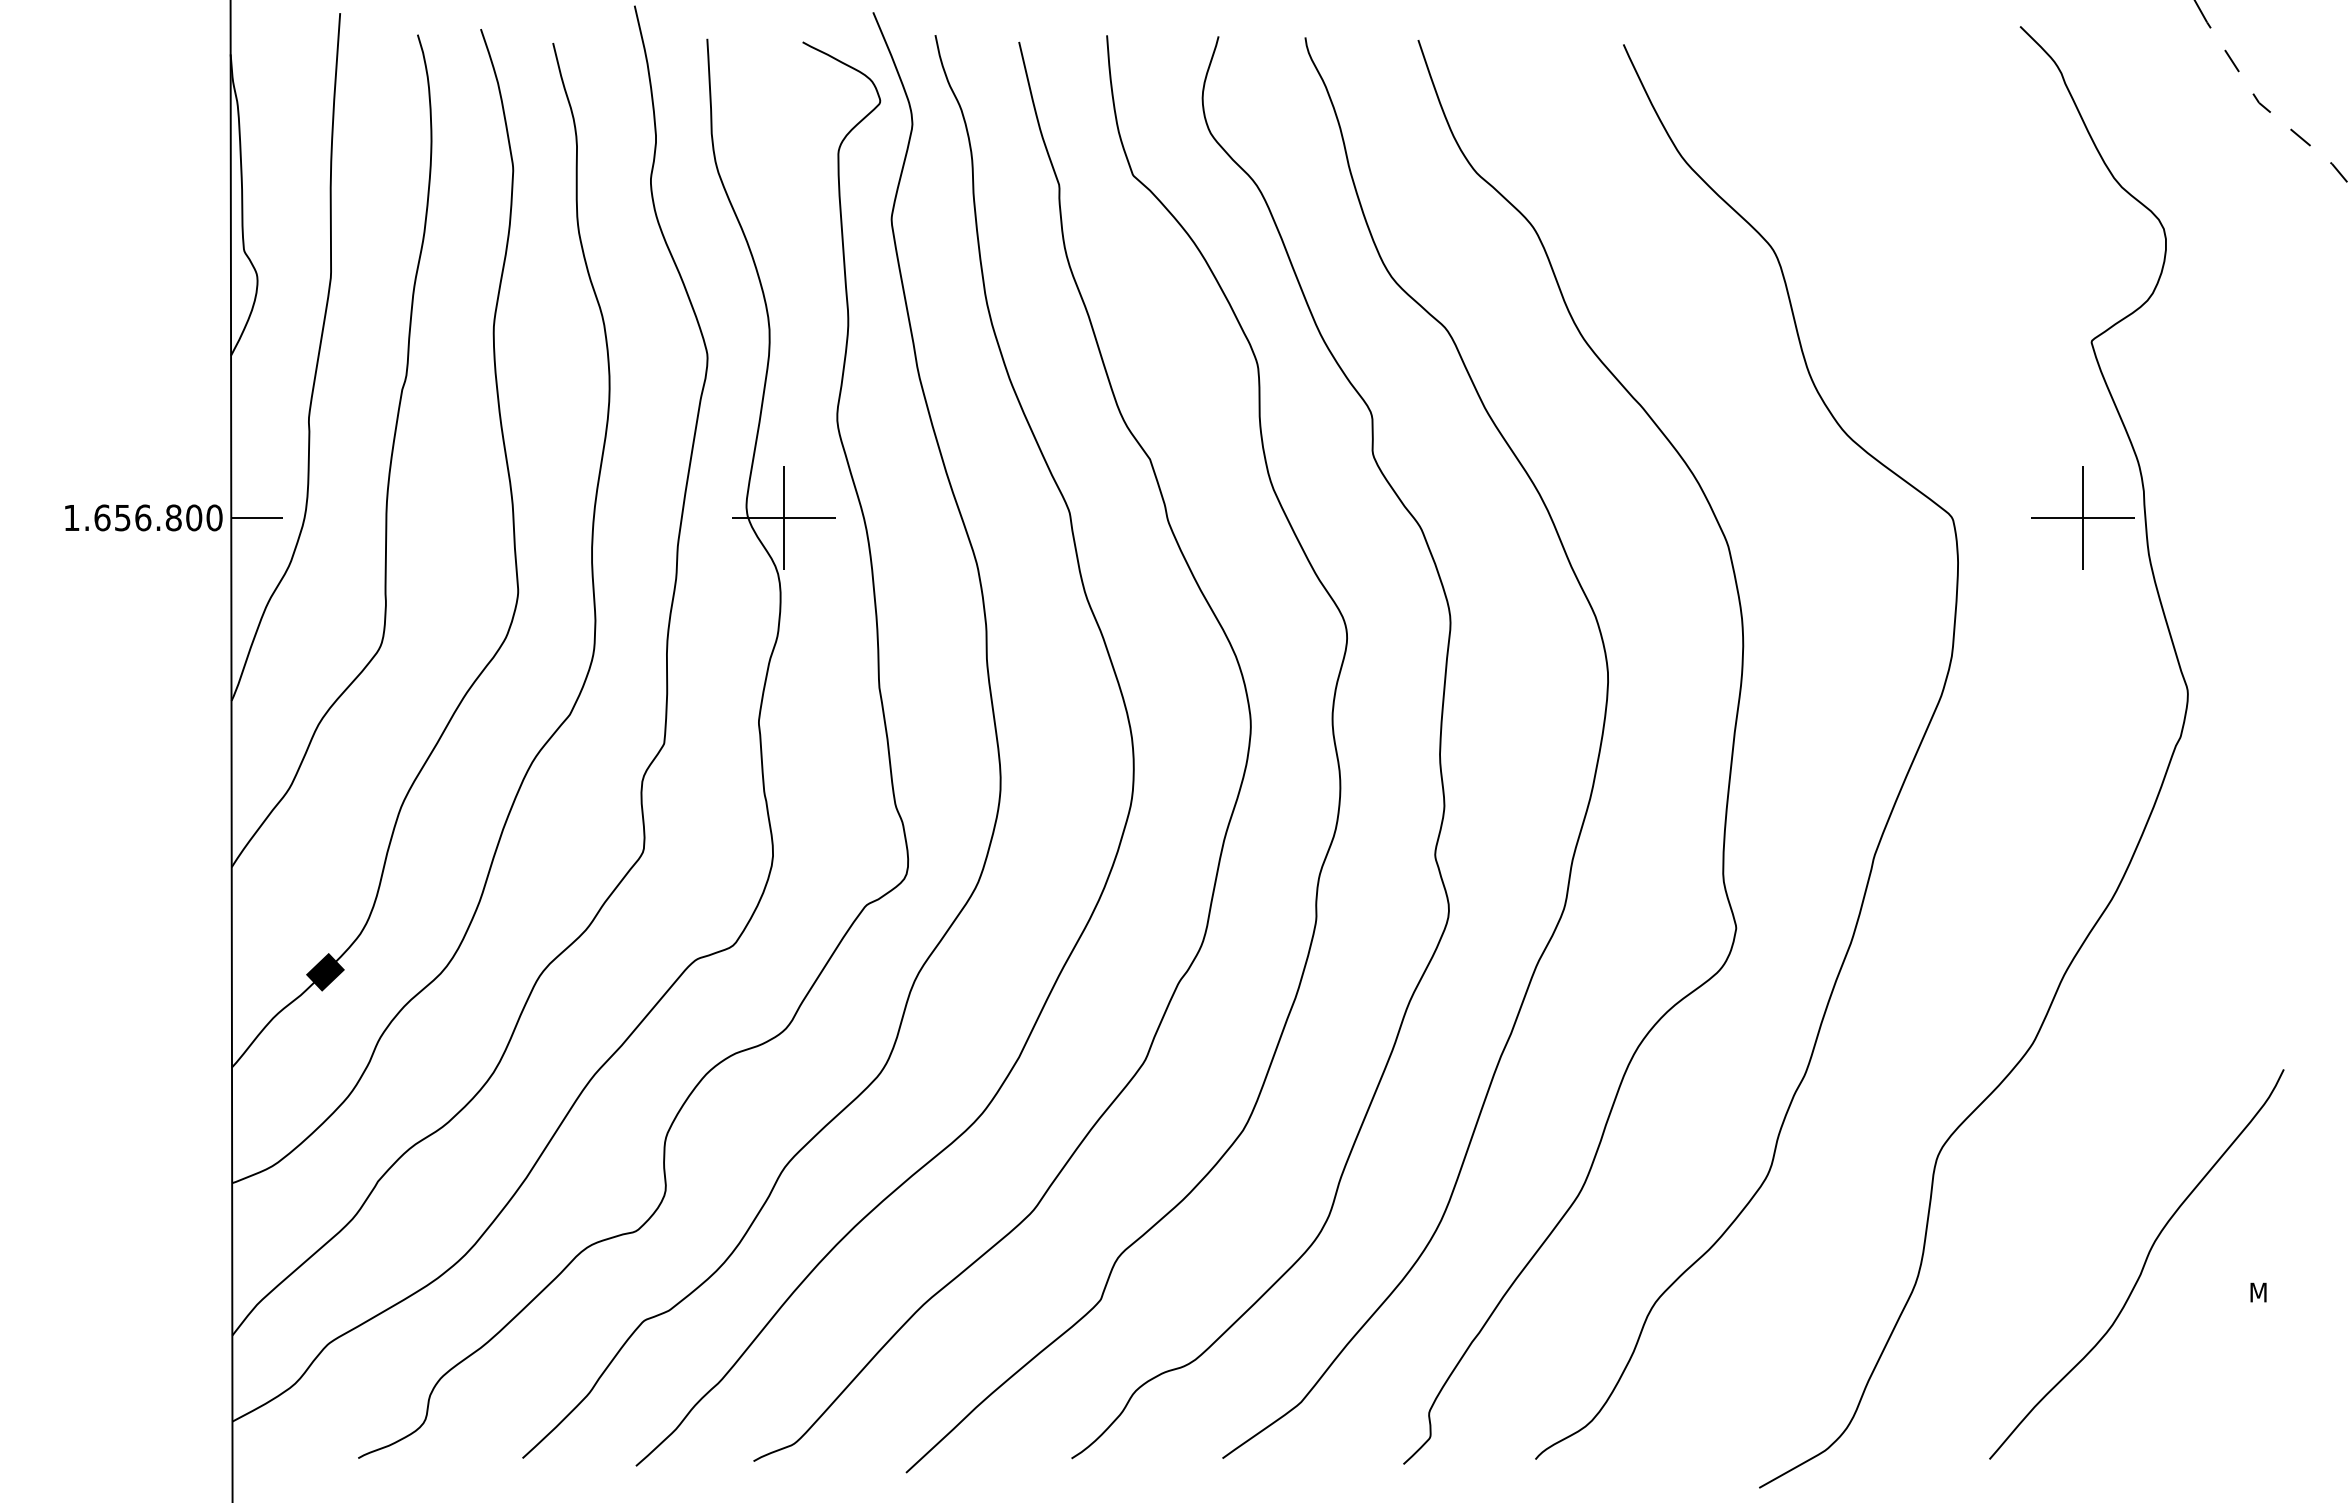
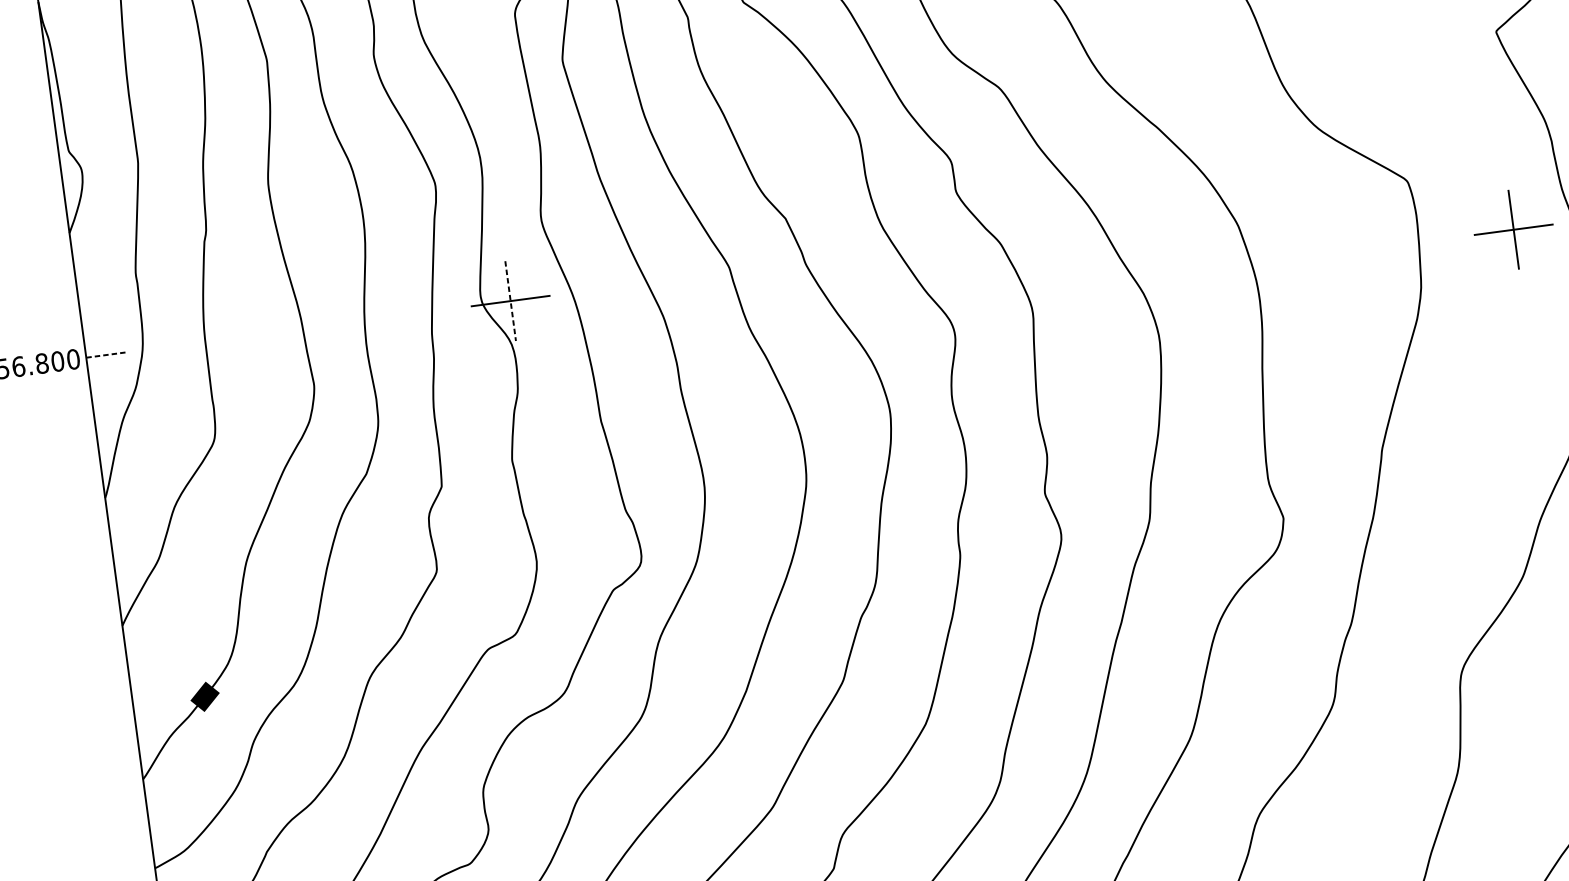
line: (257, 517) -> (106, 354), solid -> dashed
line: (784, 517) -> (510, 300), solid -> dashed
part: (2082, 517) -> (1513, 229), moved

